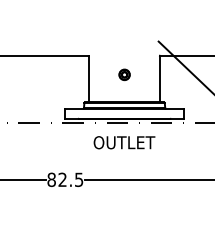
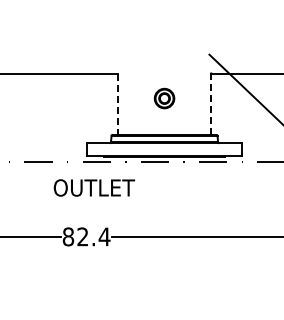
part: (124, 74) -> (164, 98), size x1.4
line: (88, 79) -> (117, 104), solid -> dashed
line: (160, 79) -> (211, 104), solid -> dashed
text: (124, 142) -> (94, 187), moved
text: (79, 179) -> (104, 236), 82.5 -> 82.4

